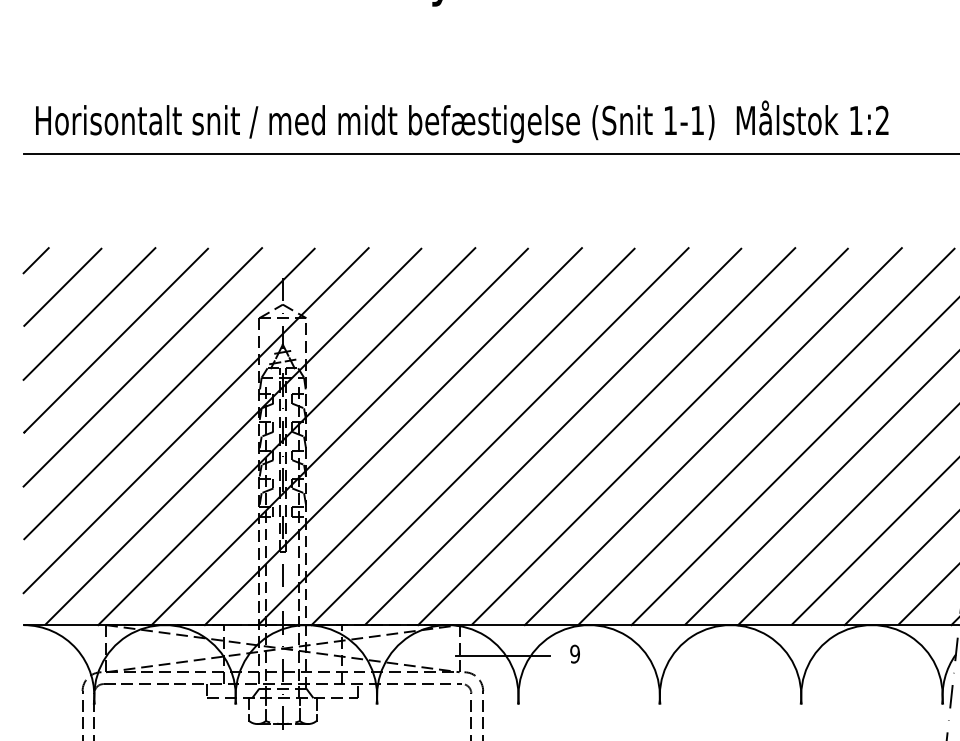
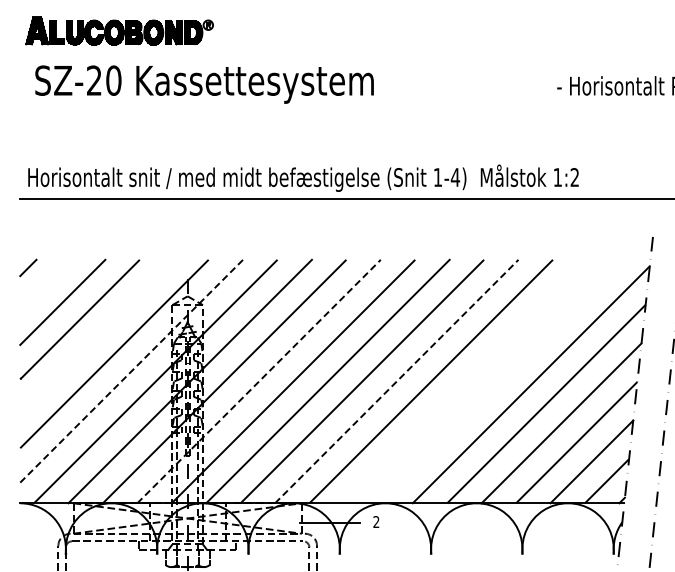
text: (697, 120) -> (455, 177), 1-1) -> 1-4)
line: (62, 286) -> (45, 284), removed
line: (143, 366) -> (97, 336), removed
line: (195, 421) -> (131, 371), solid -> dashed
line: (394, 436) -> (259, 381), solid -> dashed
line: (607, 436) -> (397, 381), solid -> dashed
line: (713, 436) -> (465, 381), removed
line: (765, 436) -> (499, 381), removed
text: (575, 654) -> (376, 522), 9 -> 2

